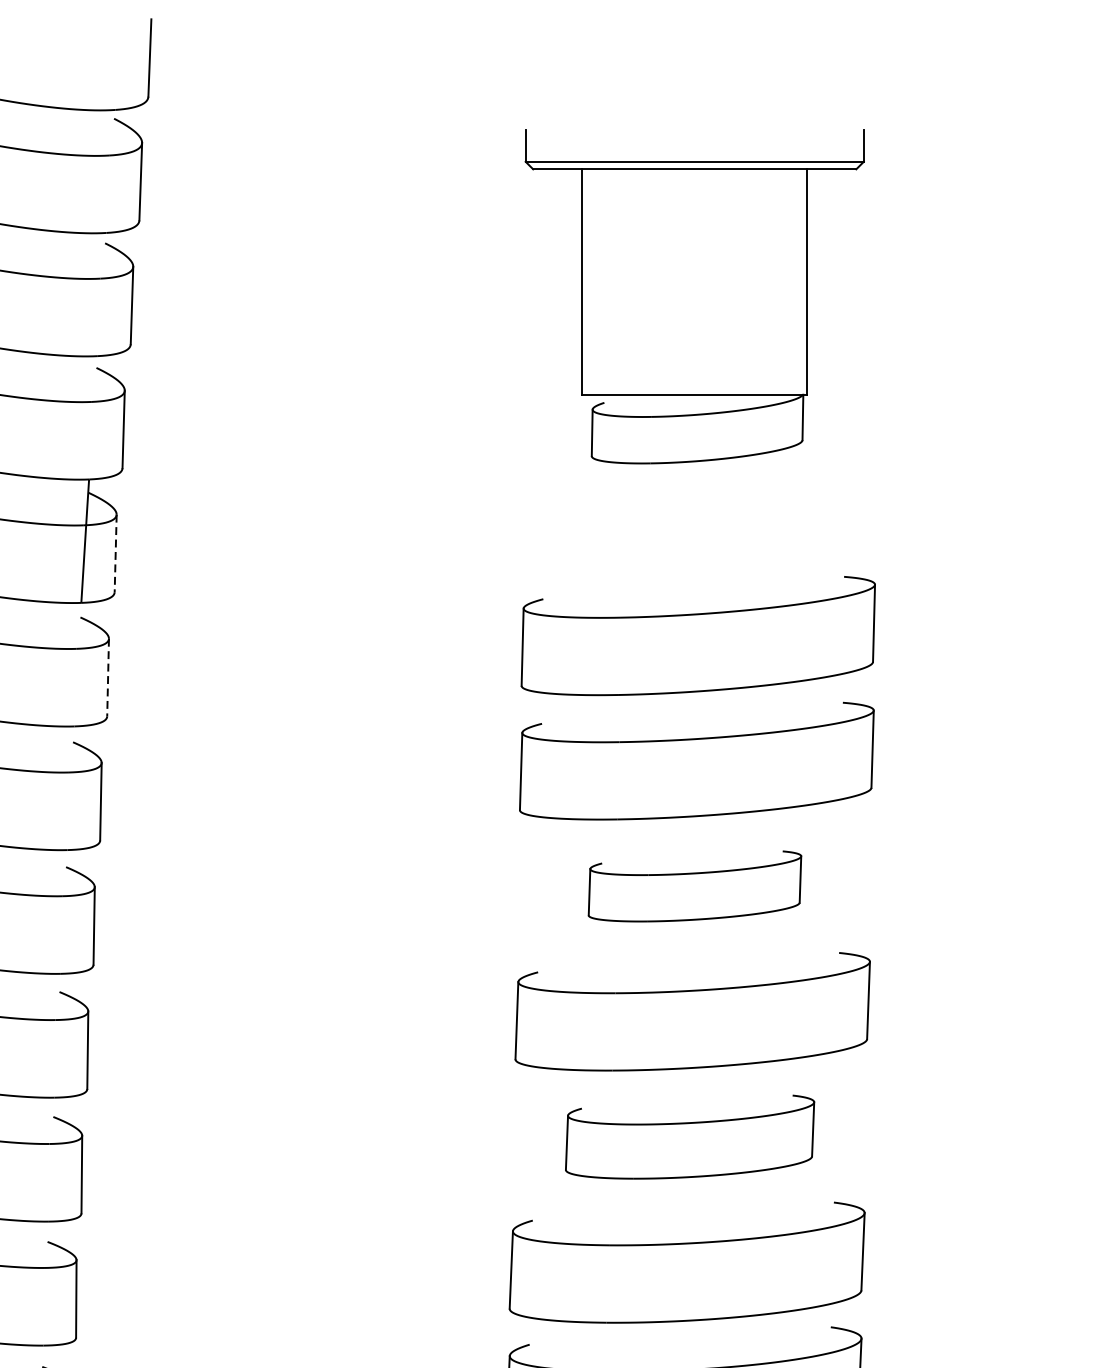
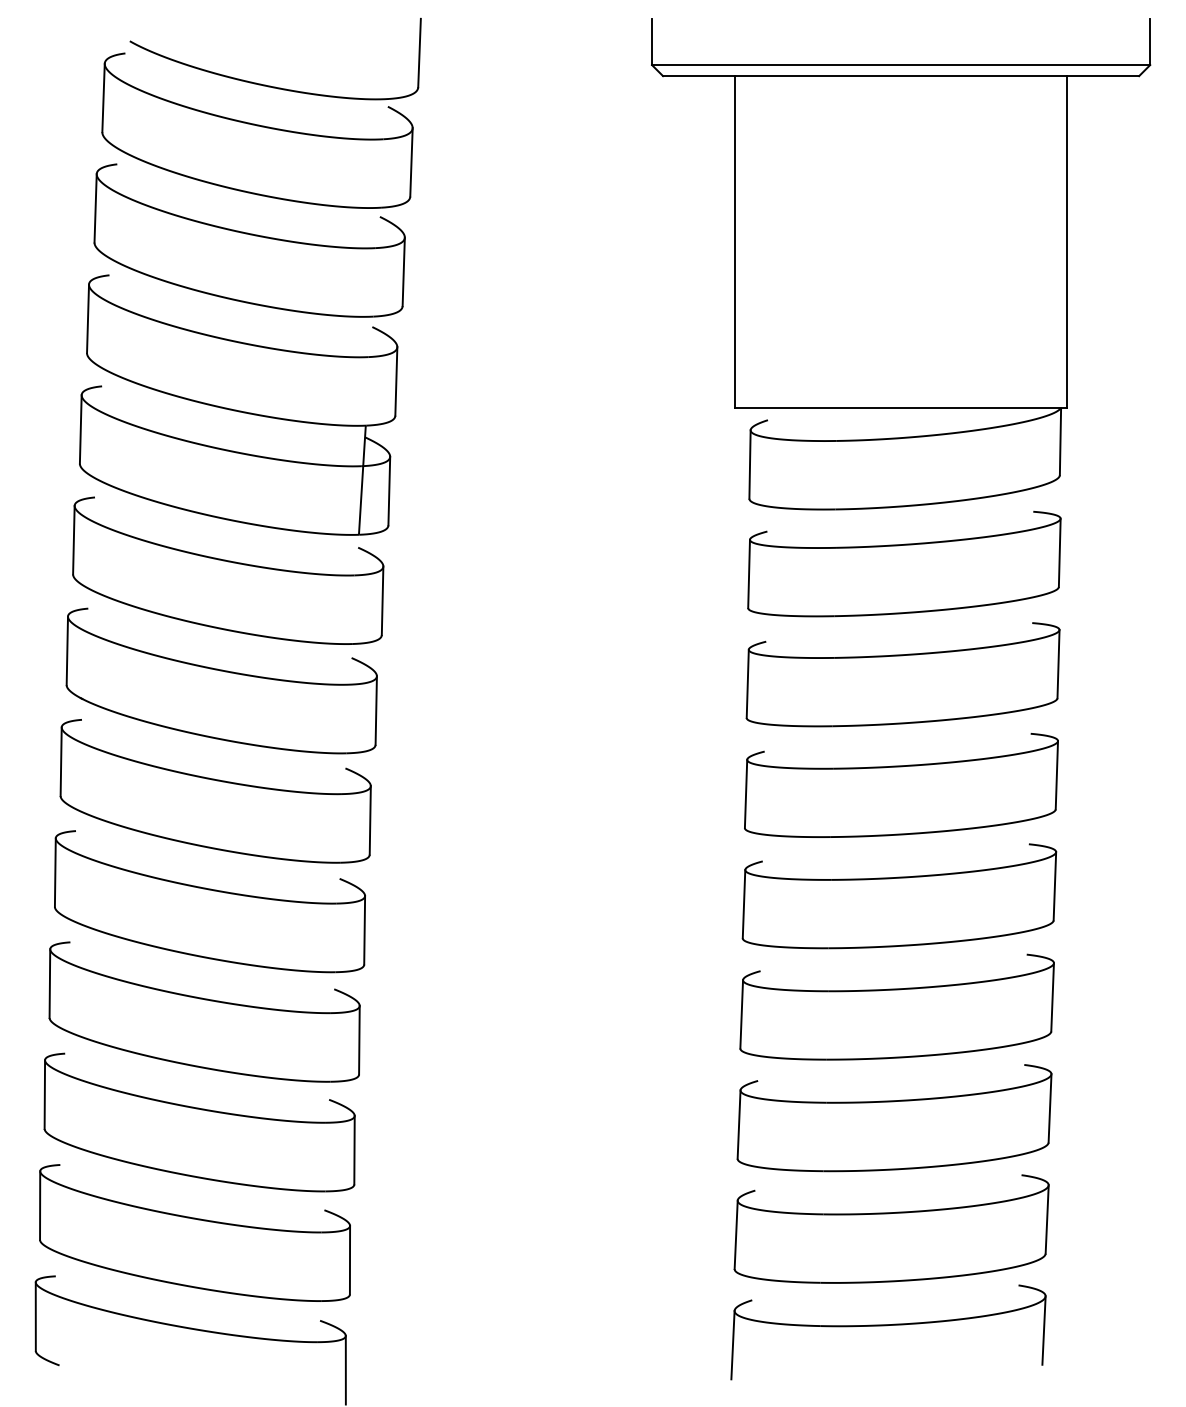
part: (695, 297) -> (901, 264), size x1.67
line: (115, 553) -> (389, 491), dashed -> solid
line: (107, 678) -> (382, 601), dashed -> solid
part: (695, 886) -> (901, 785), size x1.67
part: (689, 1136) -> (896, 1006), size x1.43

